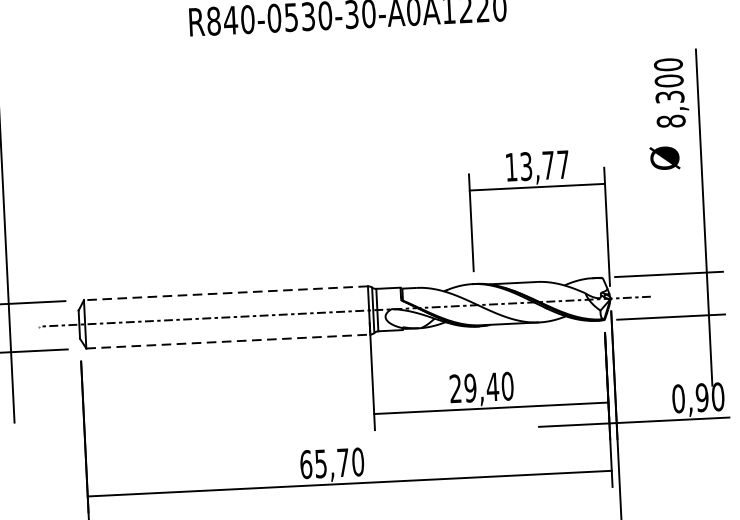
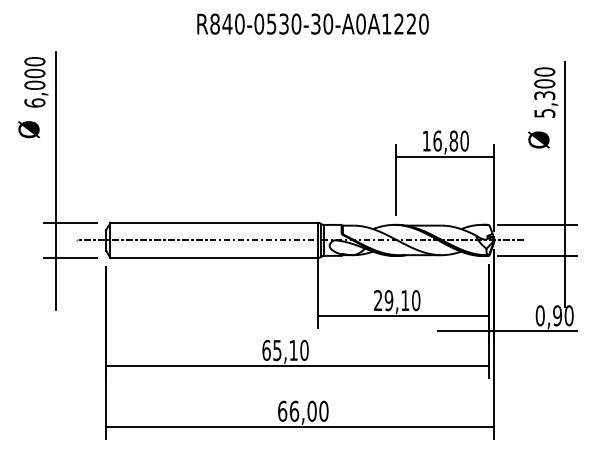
text: (670, 120) -> (544, 112), 8,300 -> 5,300
text: (543, 164) -> (450, 140), 13,77 -> 16,80
line: (226, 292) -> (214, 222), dashed -> solid
line: (228, 342) -> (214, 258), dashed -> solid
text: (491, 386) -> (404, 300), 29,40 -> 29,10
text: (343, 462) -> (293, 350), 65,70 -> 65,10

